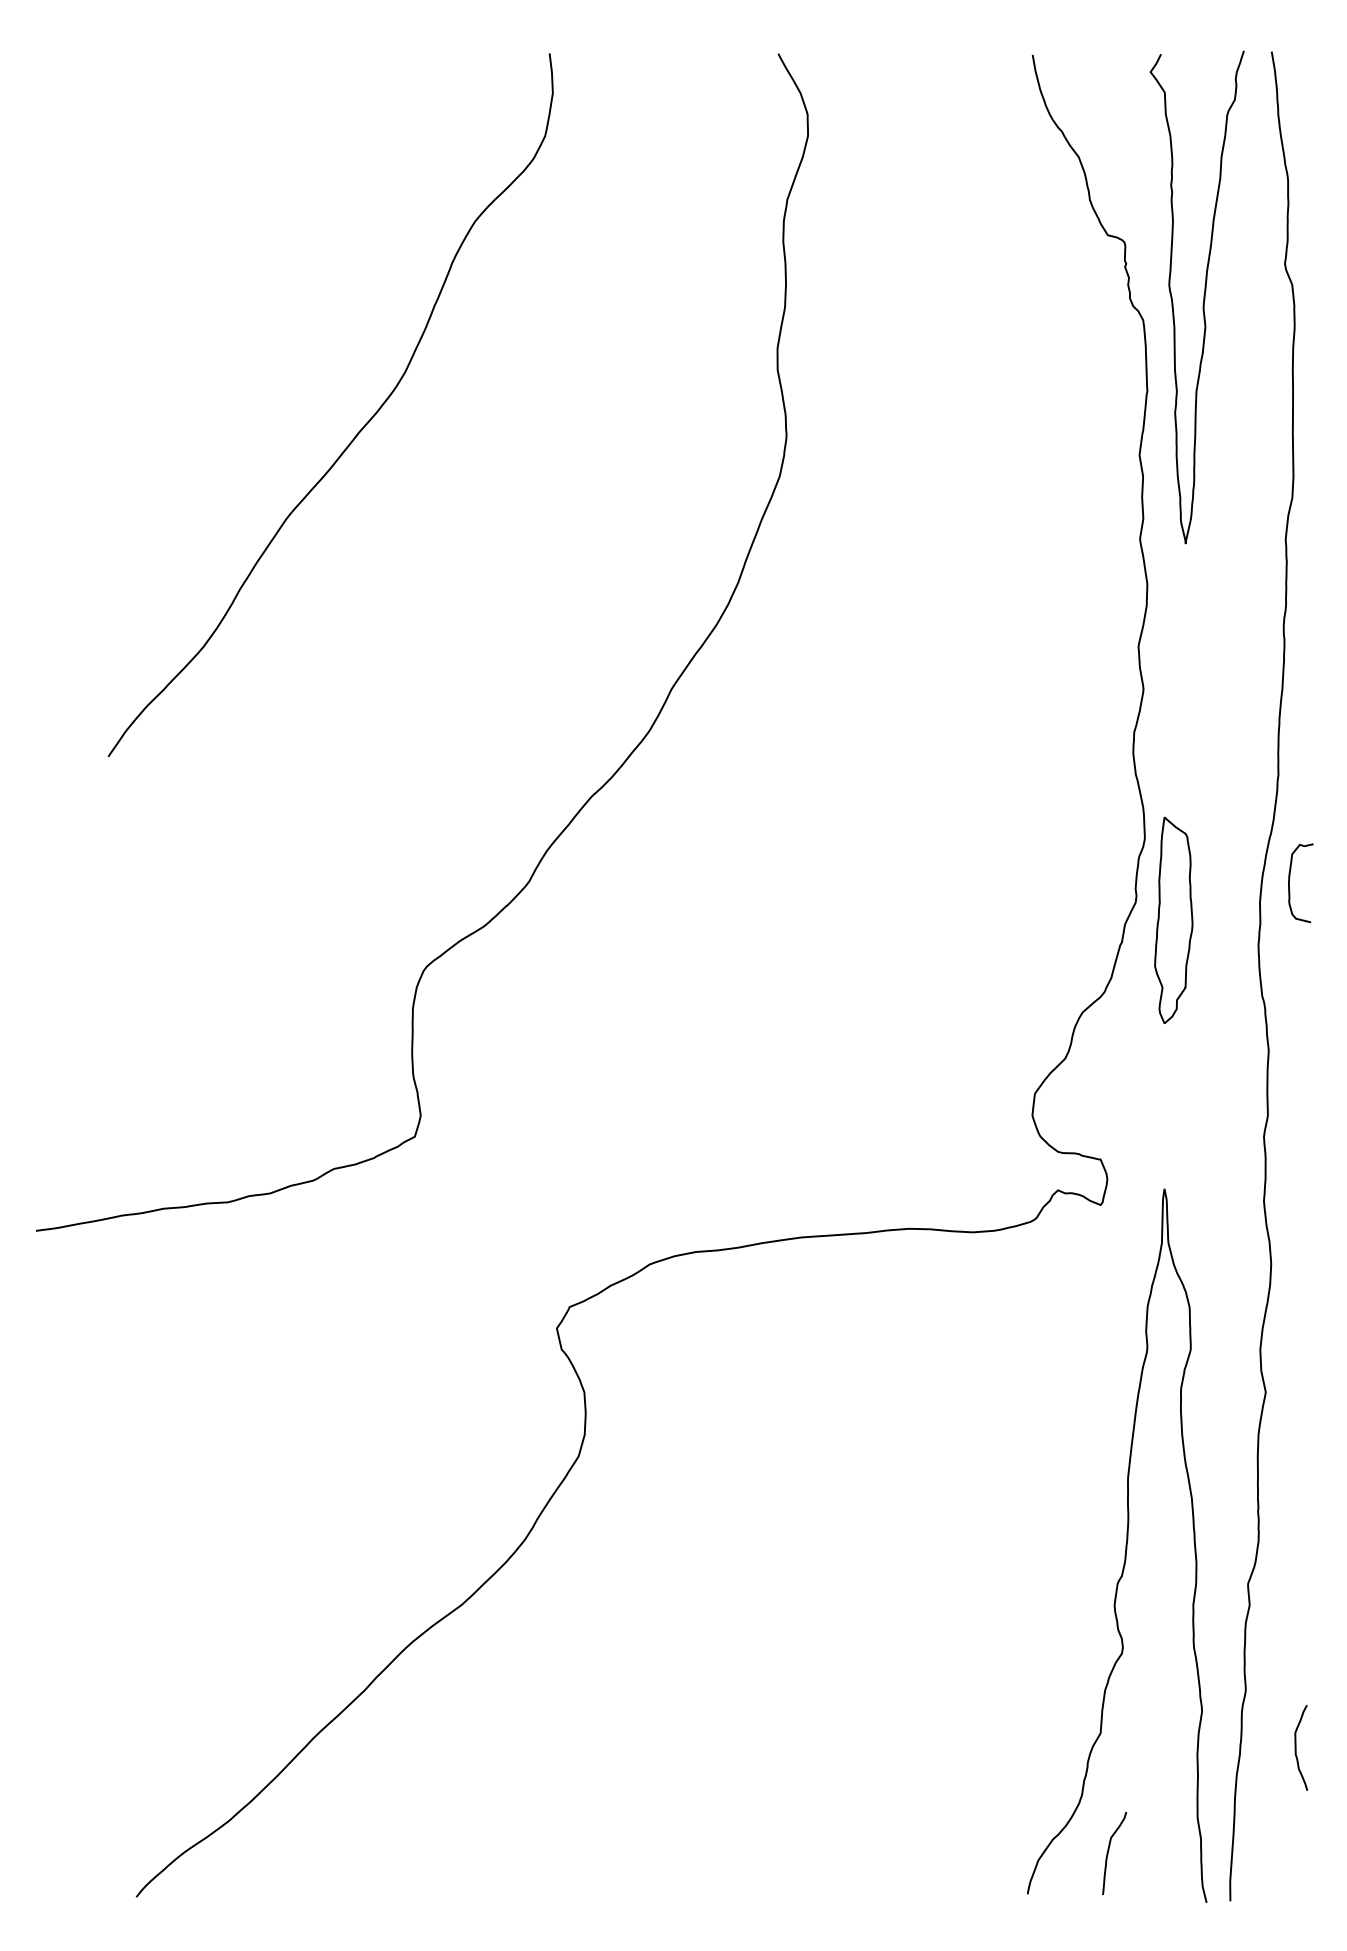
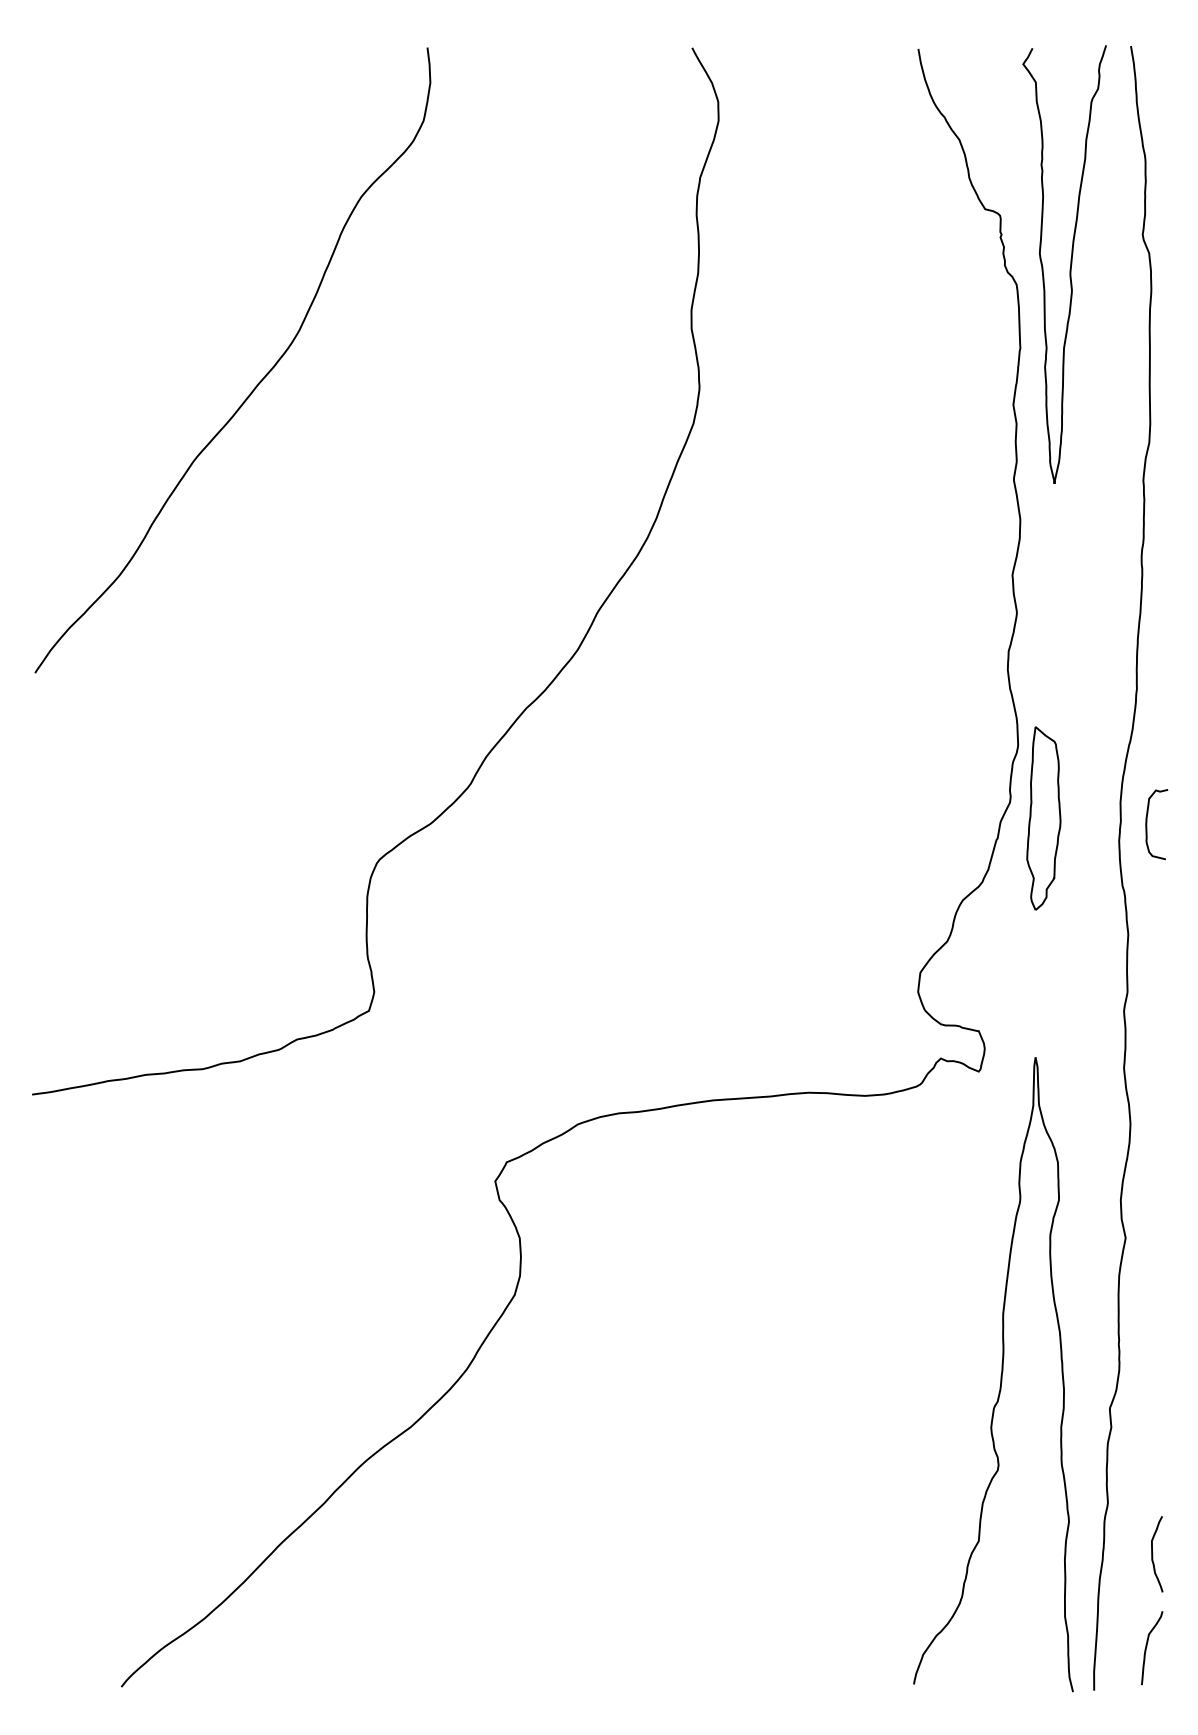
curve: (357, 432) -> (256, 384), moved
curve: (1290, 879) -> (1147, 821), moved
curve: (1109, 1850) -> (1147, 1645), moved

